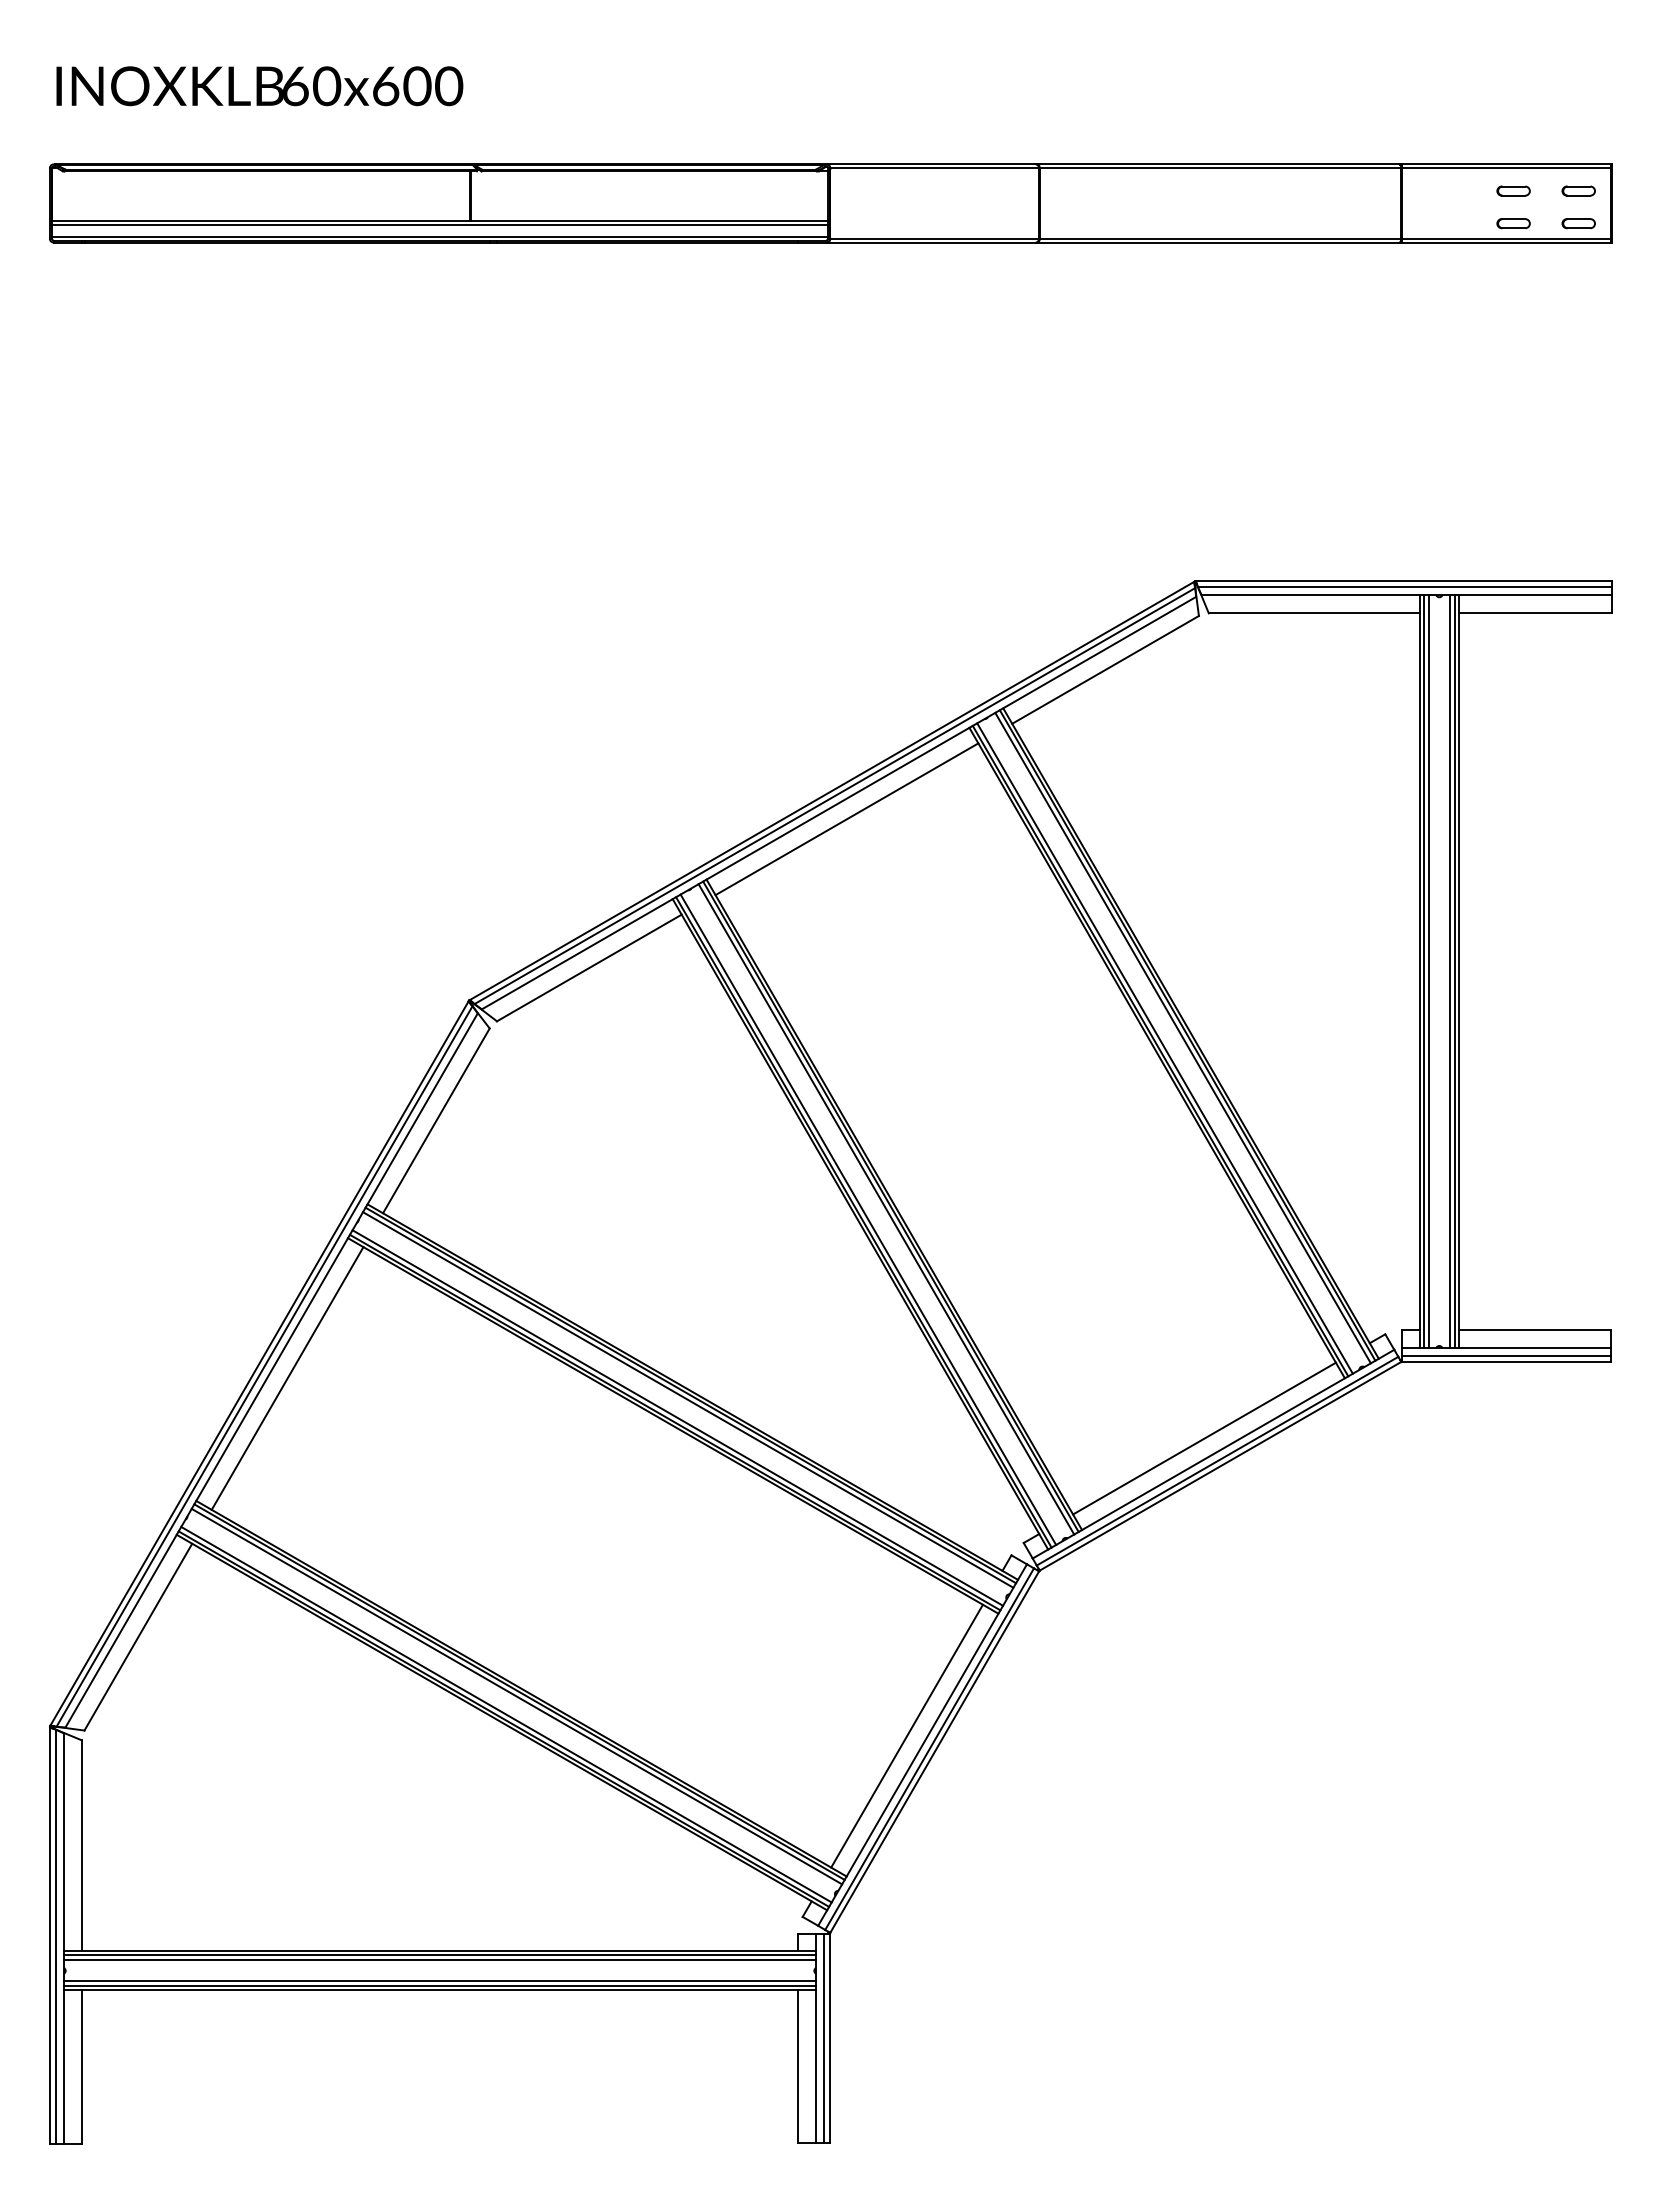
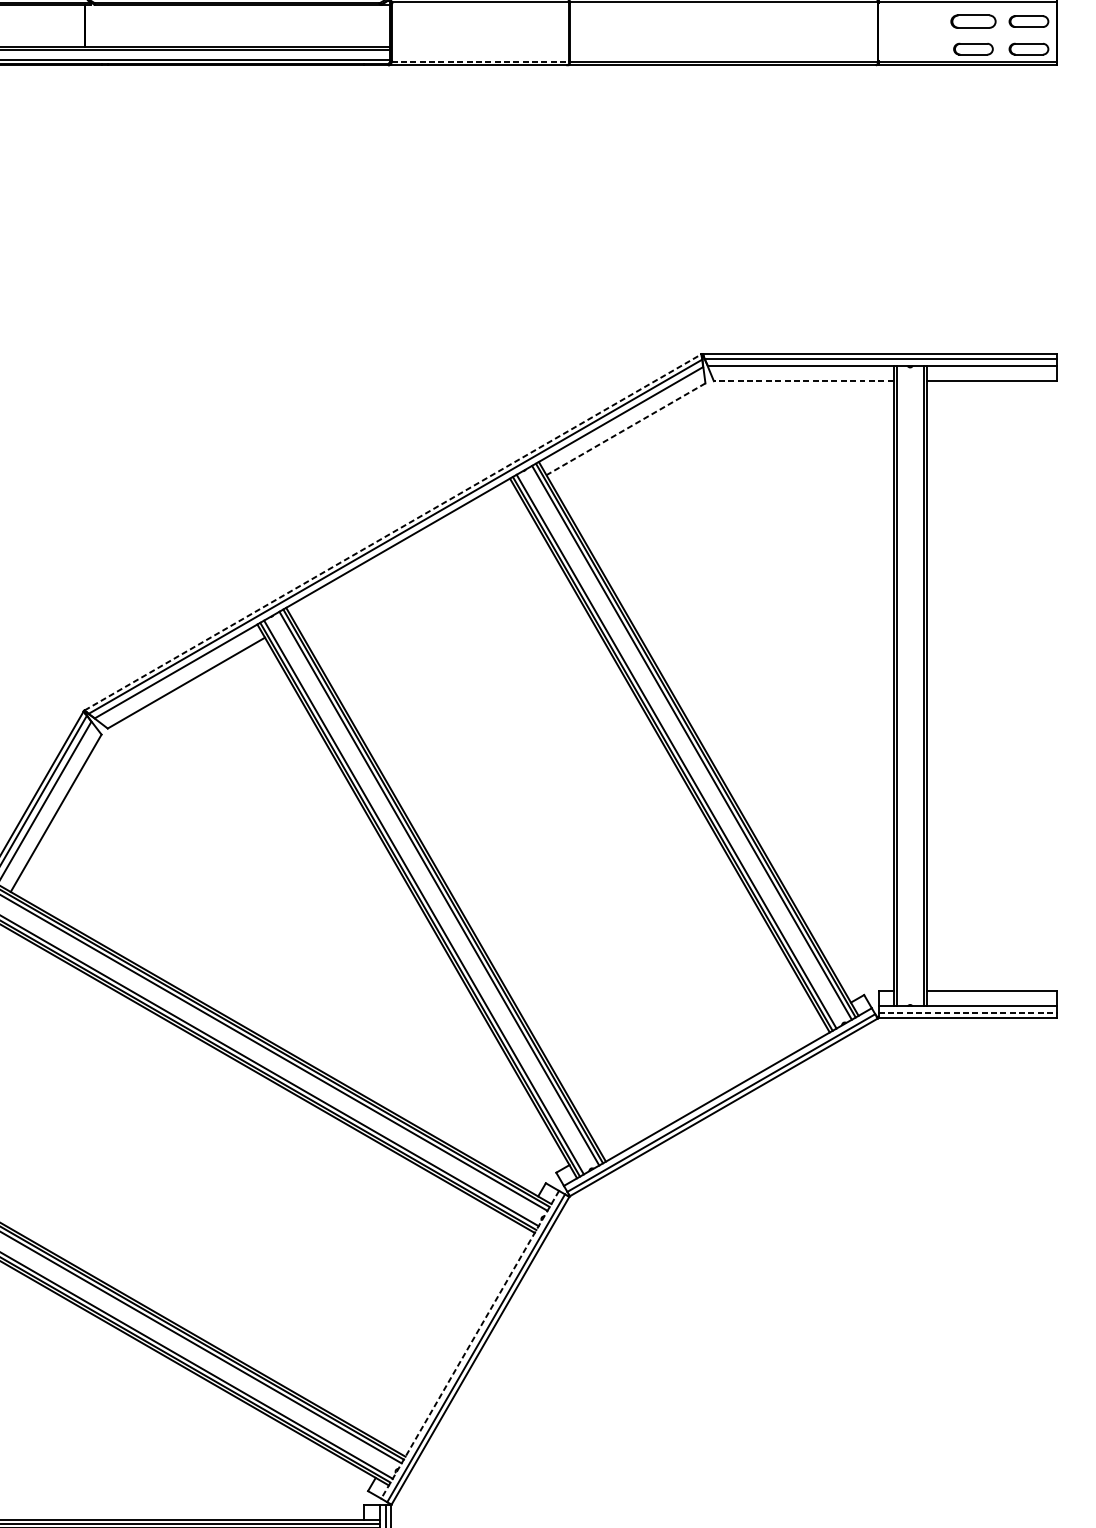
part: (1513, 190) -> (973, 21), size x1.6
part: (1578, 190) -> (1028, 21), size x1.4
part: (1513, 223) -> (973, 49), size x1.4
part: (1578, 223) -> (1028, 49), size x1.4
line: (935, 238) -> (481, 61), solid -> dashed
line: (1314, 613) -> (803, 381), solid -> dashed
line: (1105, 669) -> (625, 428), solid -> dashed
line: (832, 790) -> (393, 531), solid -> dashed
line: (846, 819) -> (405, 556), removed
line: (1428, 971) -> (900, 686), removed
line: (1449, 971) -> (918, 686), removed
line: (1506, 1355) -> (967, 1013), solid -> dashed
line: (1204, 1438) -> (710, 1083), removed
line: (906, 1735) -> (456, 1336), removed
line: (922, 1745) -> (470, 1345), solid -> dashed

